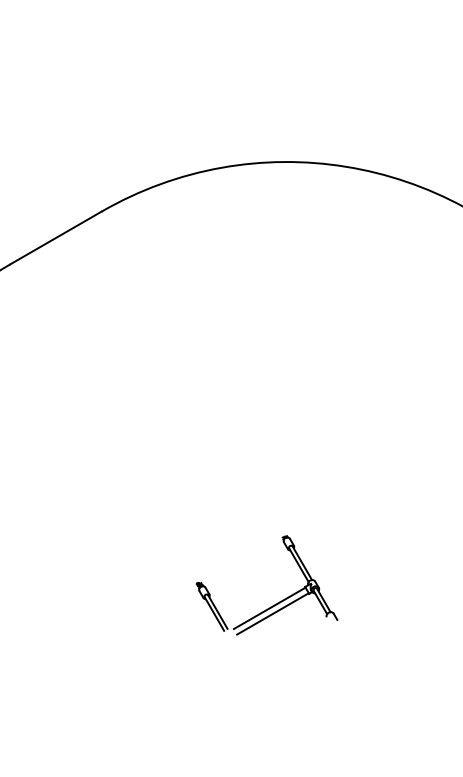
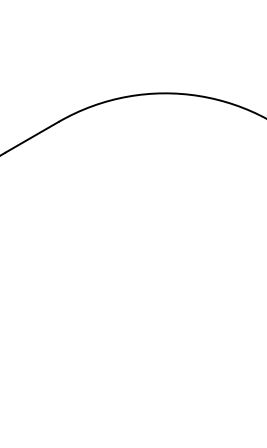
part: (278, 600) -> (160, 346), removed

